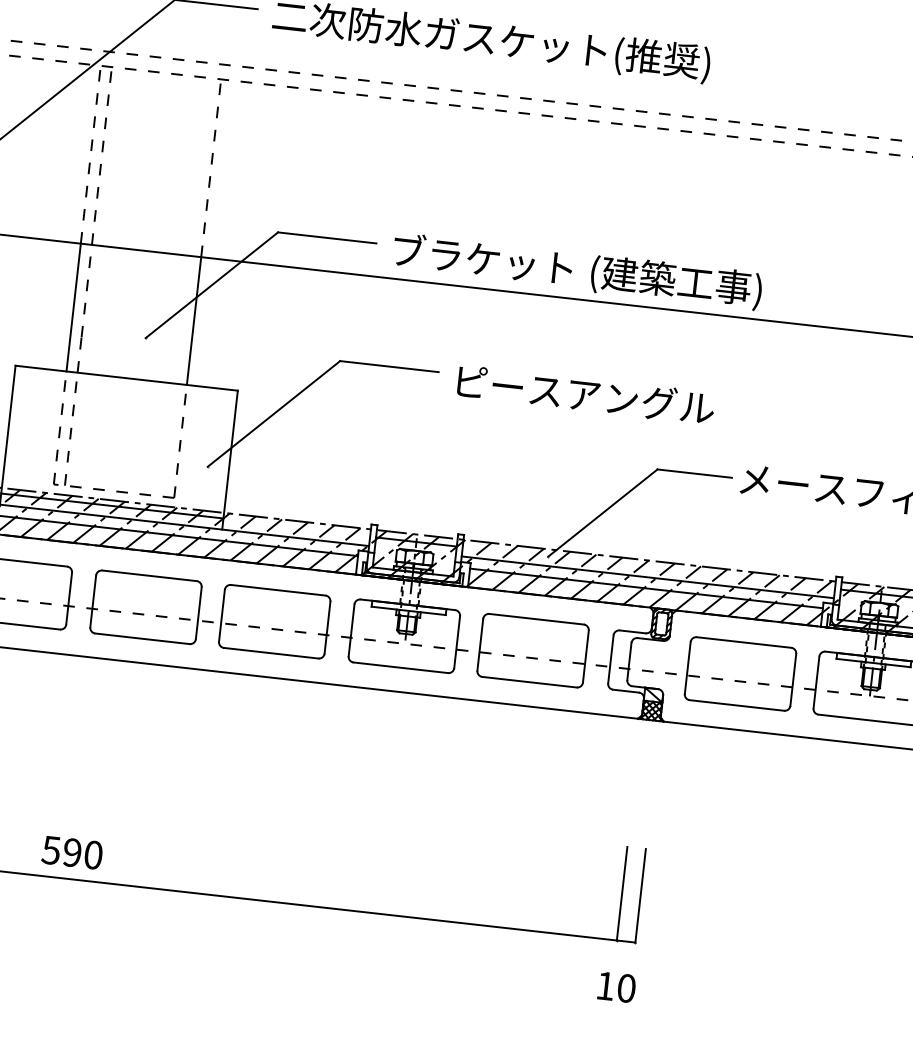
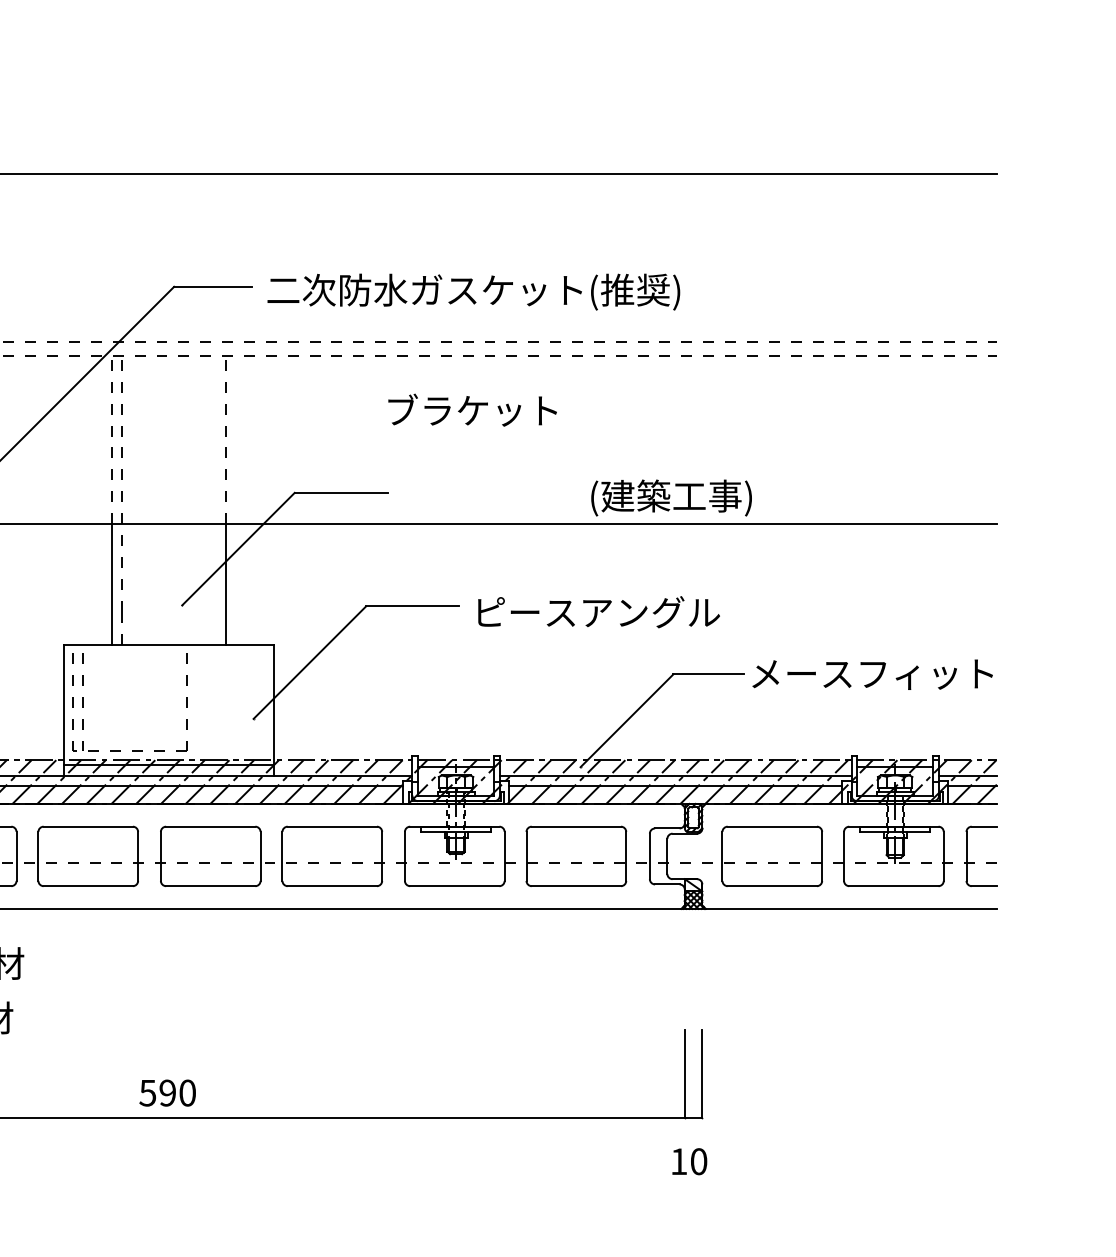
text: (482, 258) -> (472, 409), moved
part: (70, 433) -> (83, 702), moved

